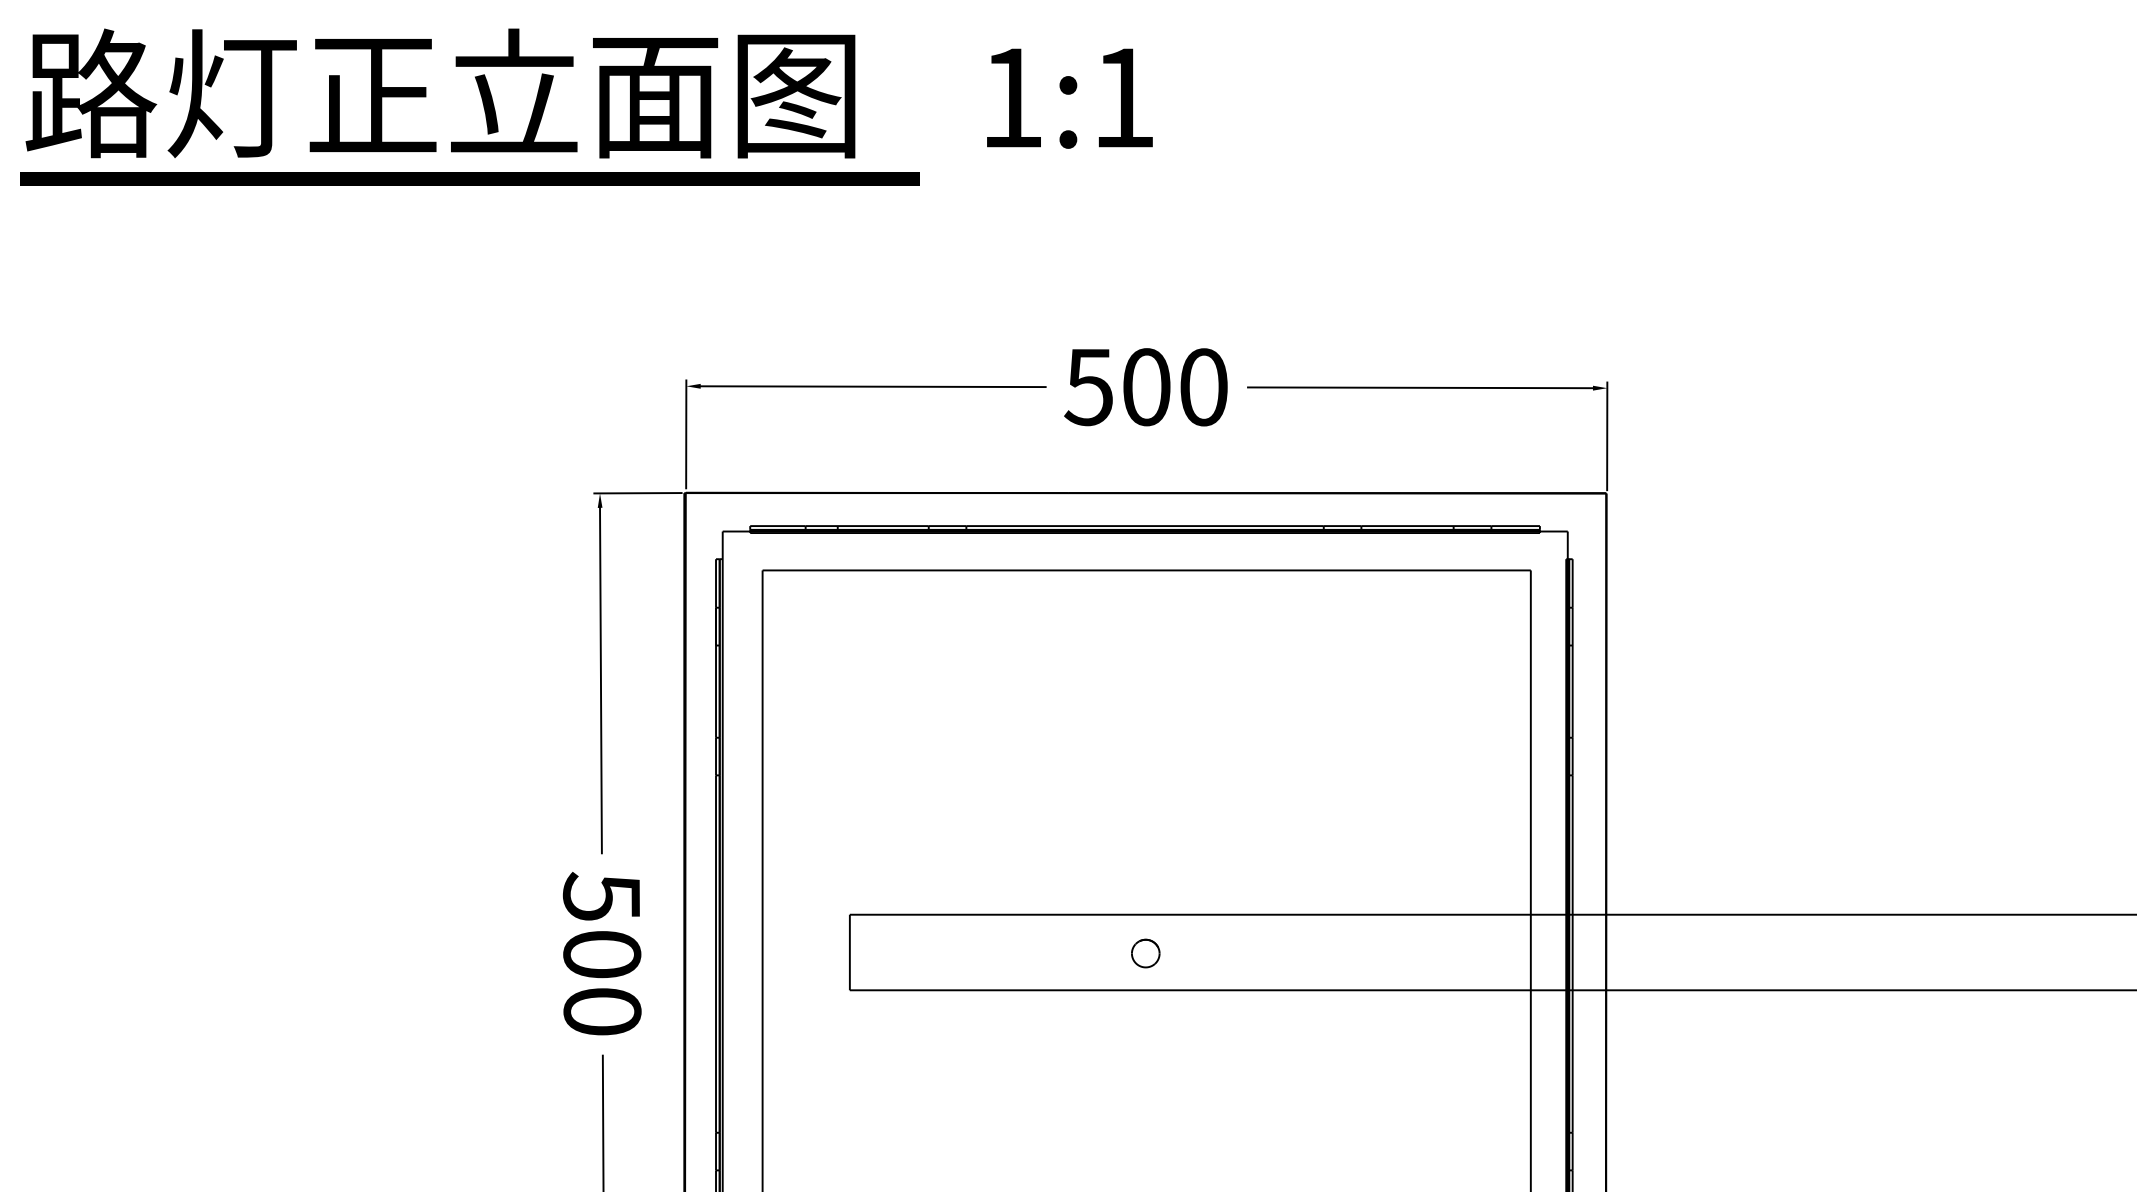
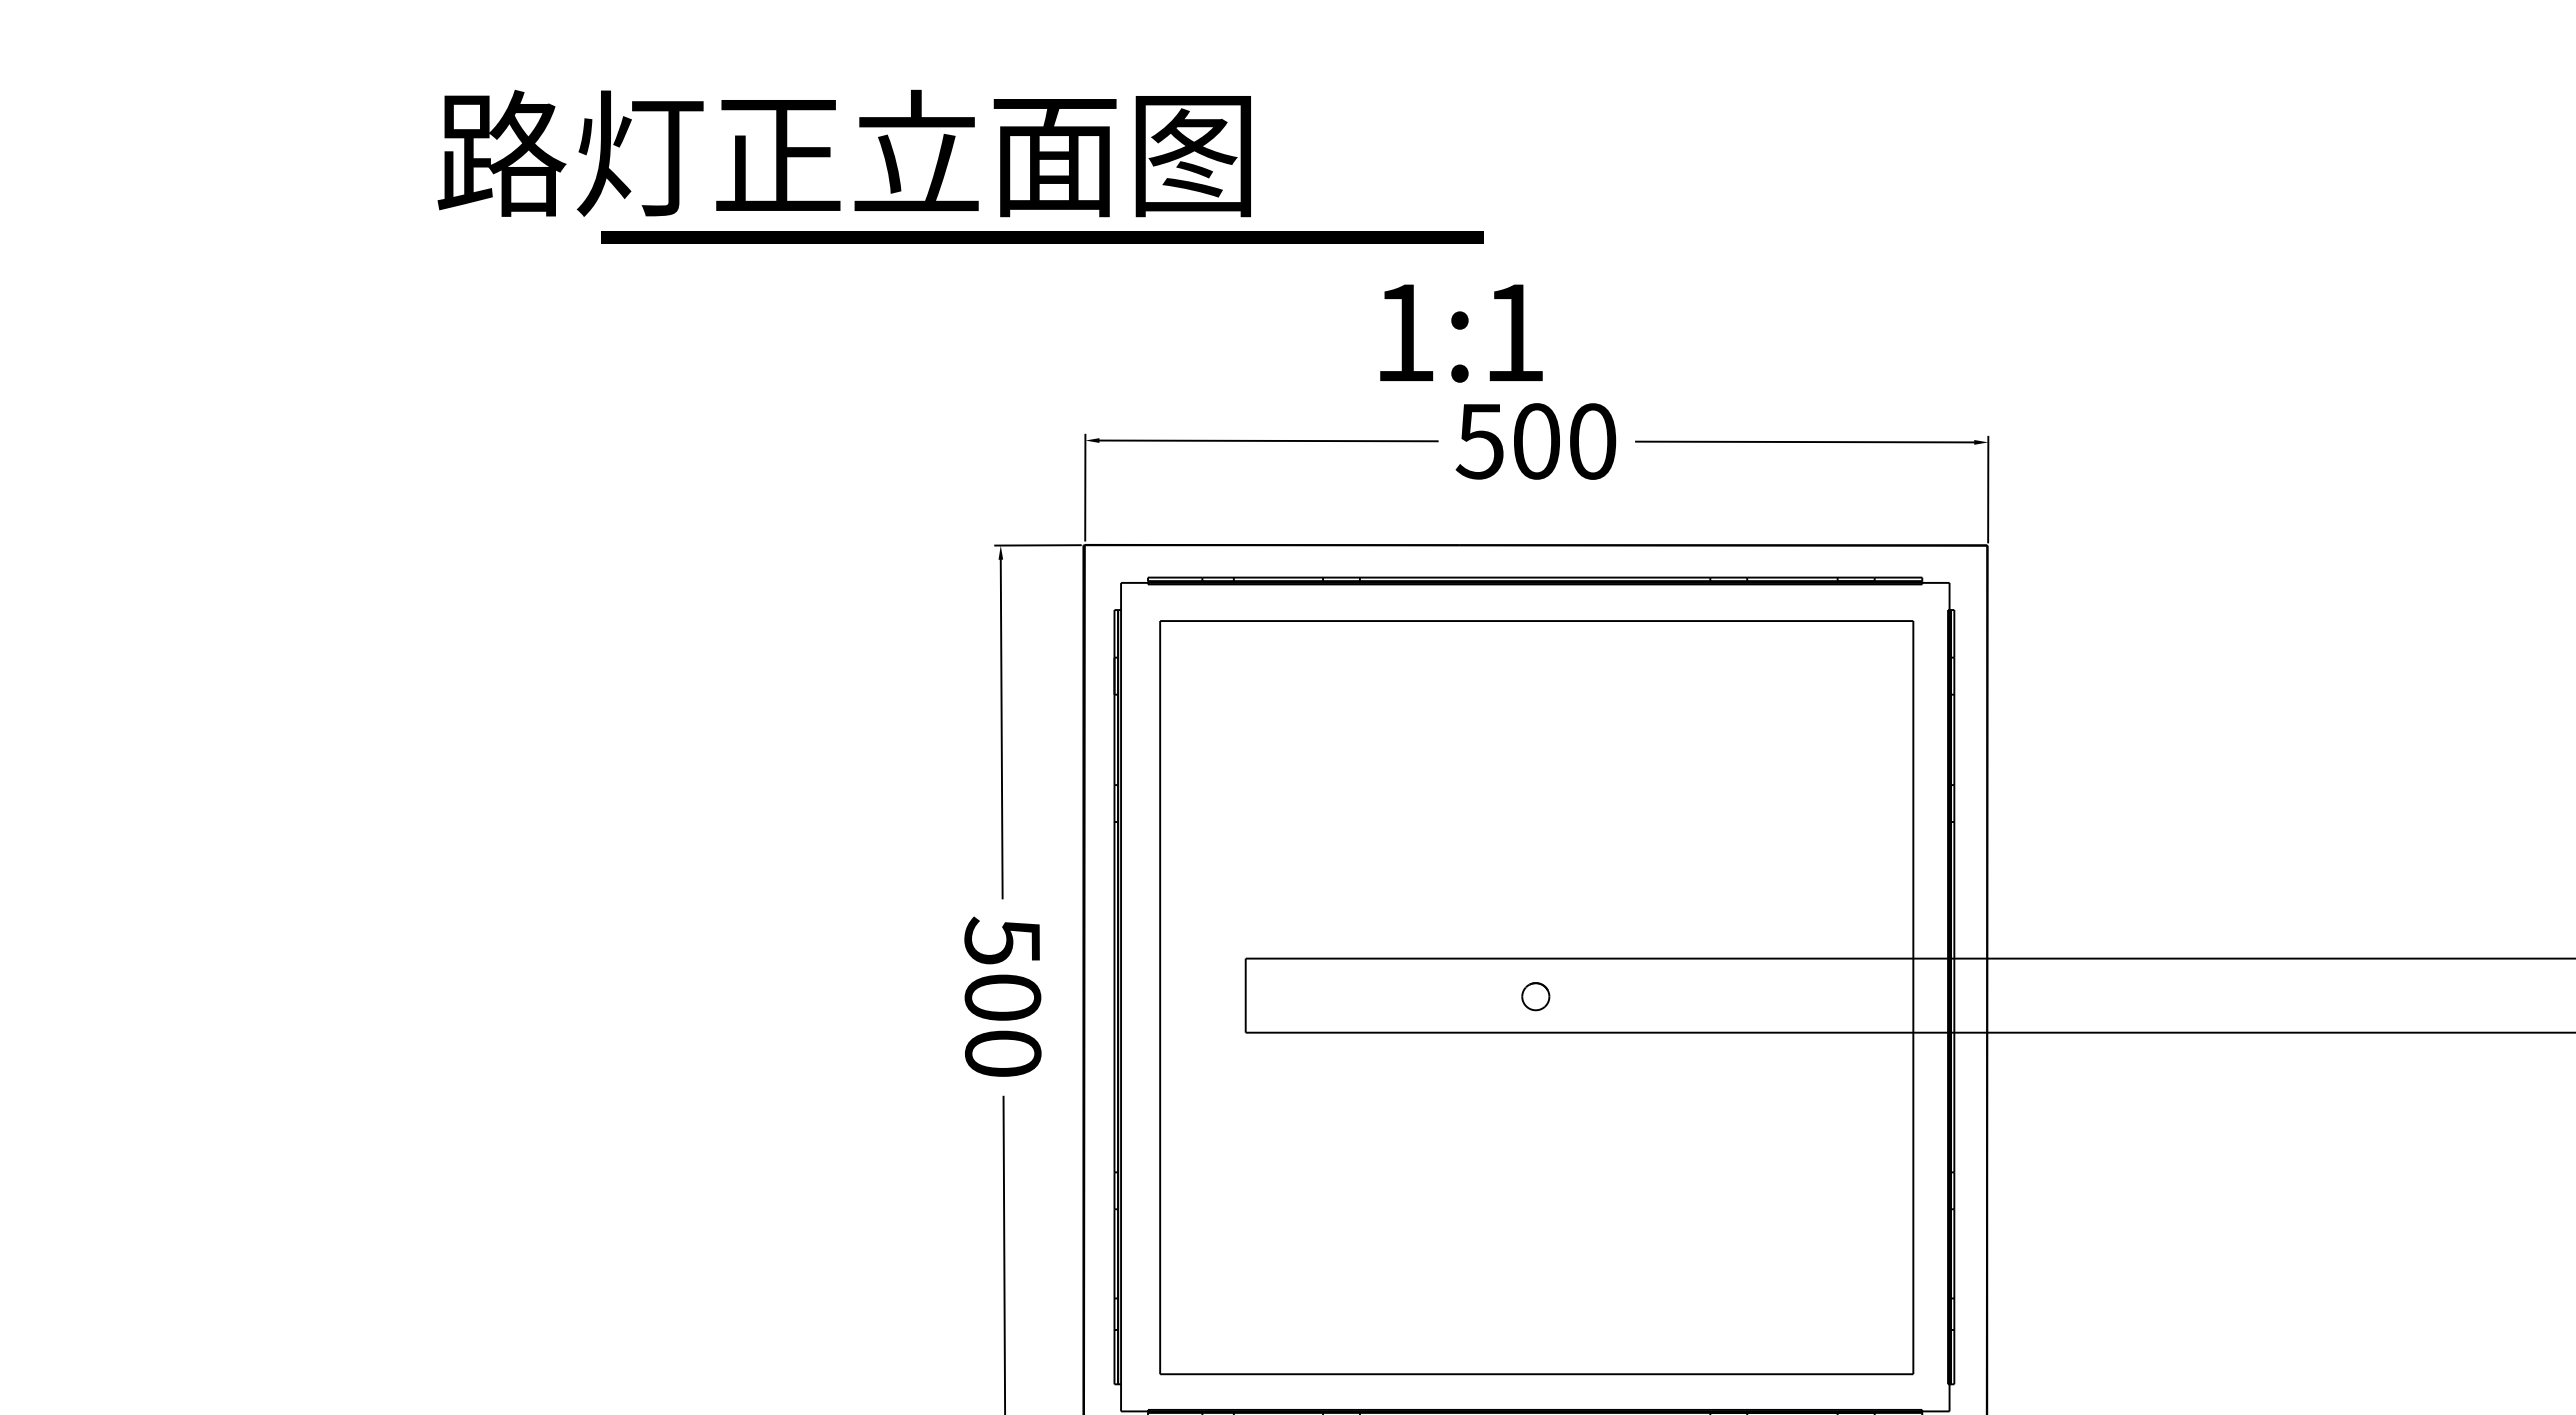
text: (1069, 98) -> (1461, 333), moved
line: (470, 179) -> (1042, 237), moved

